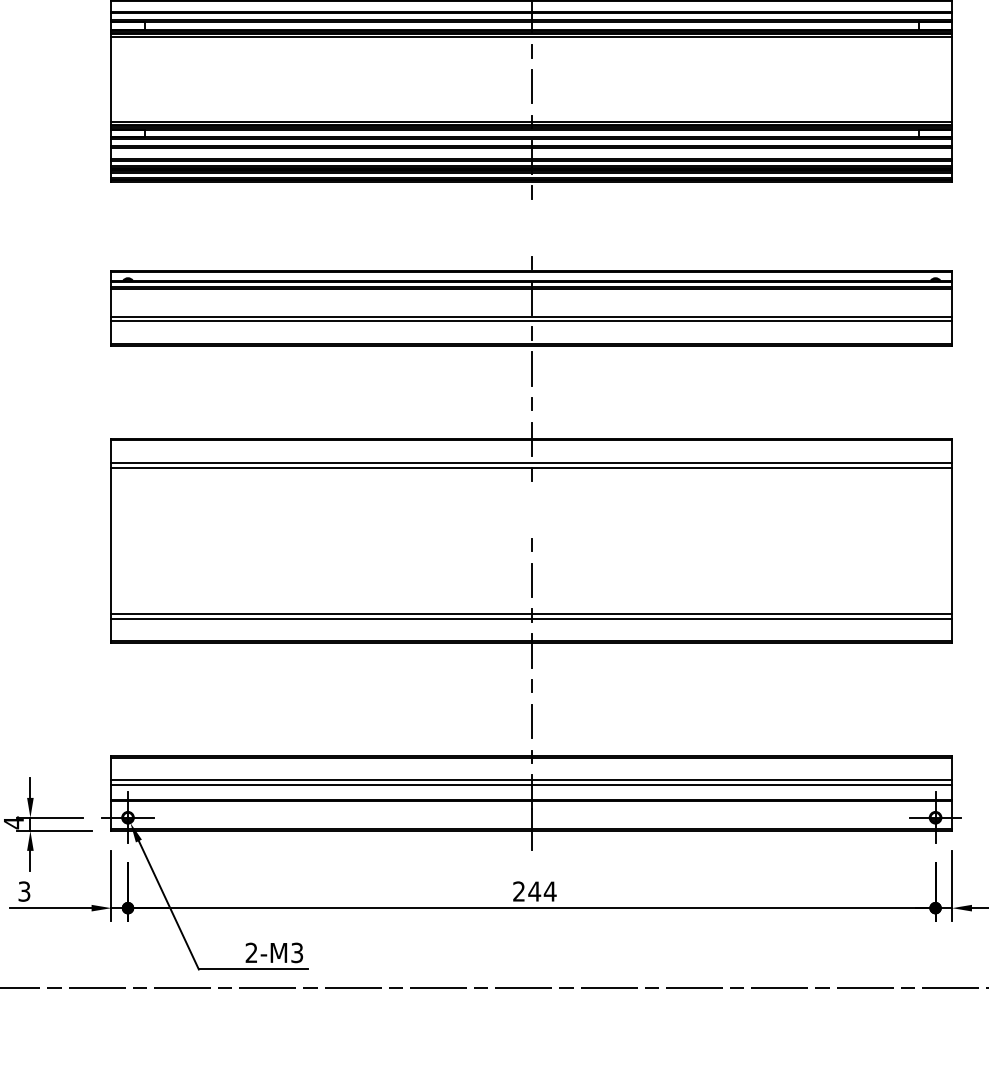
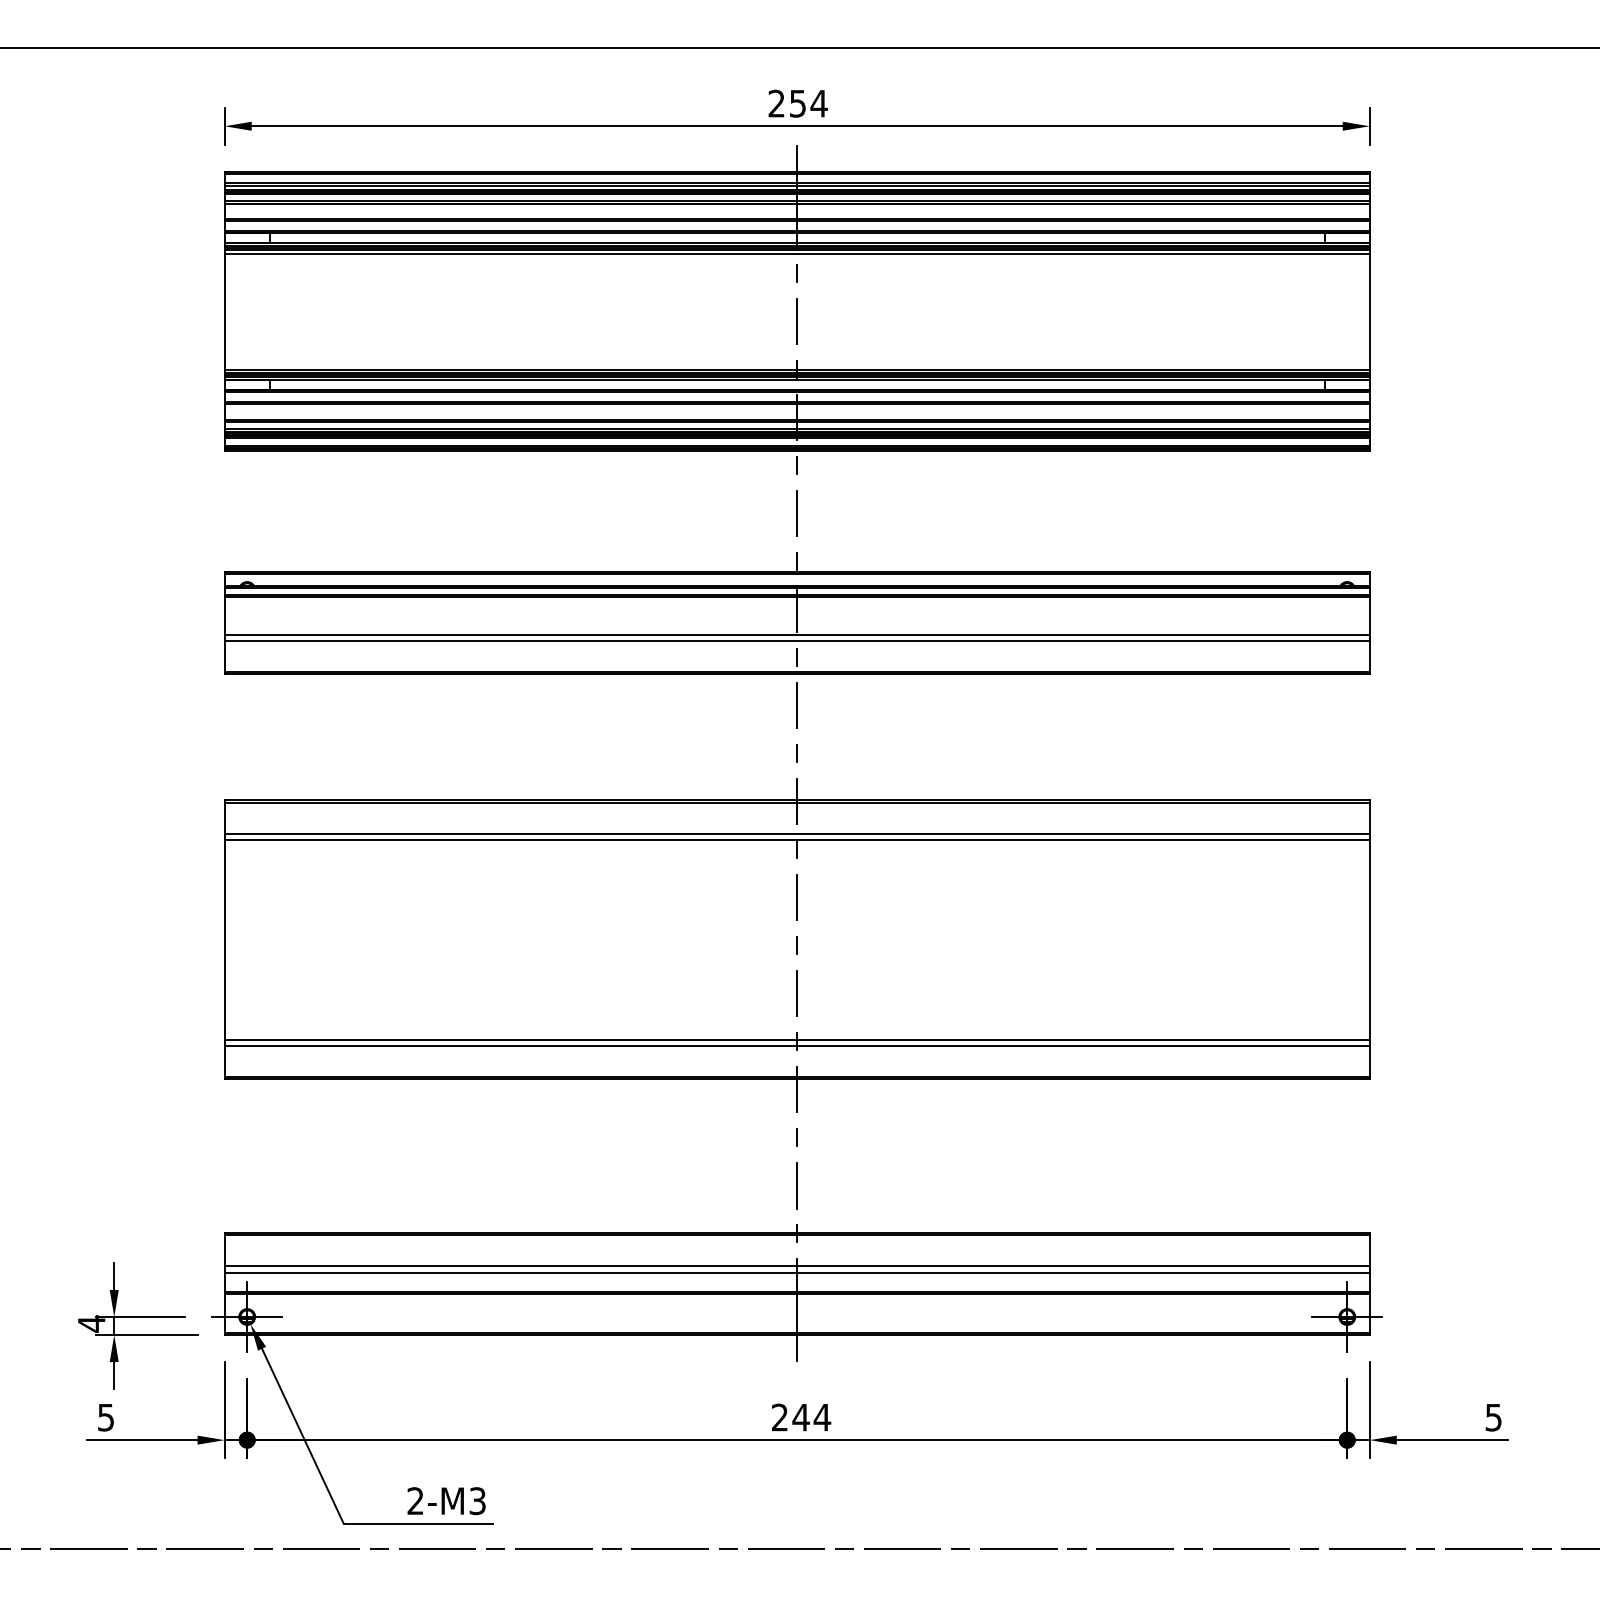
line: (531, 227) -> (797, 513), added
line: (531, 509) -> (797, 897), added
text: (24, 890) -> (106, 1416), 3 -> 5

